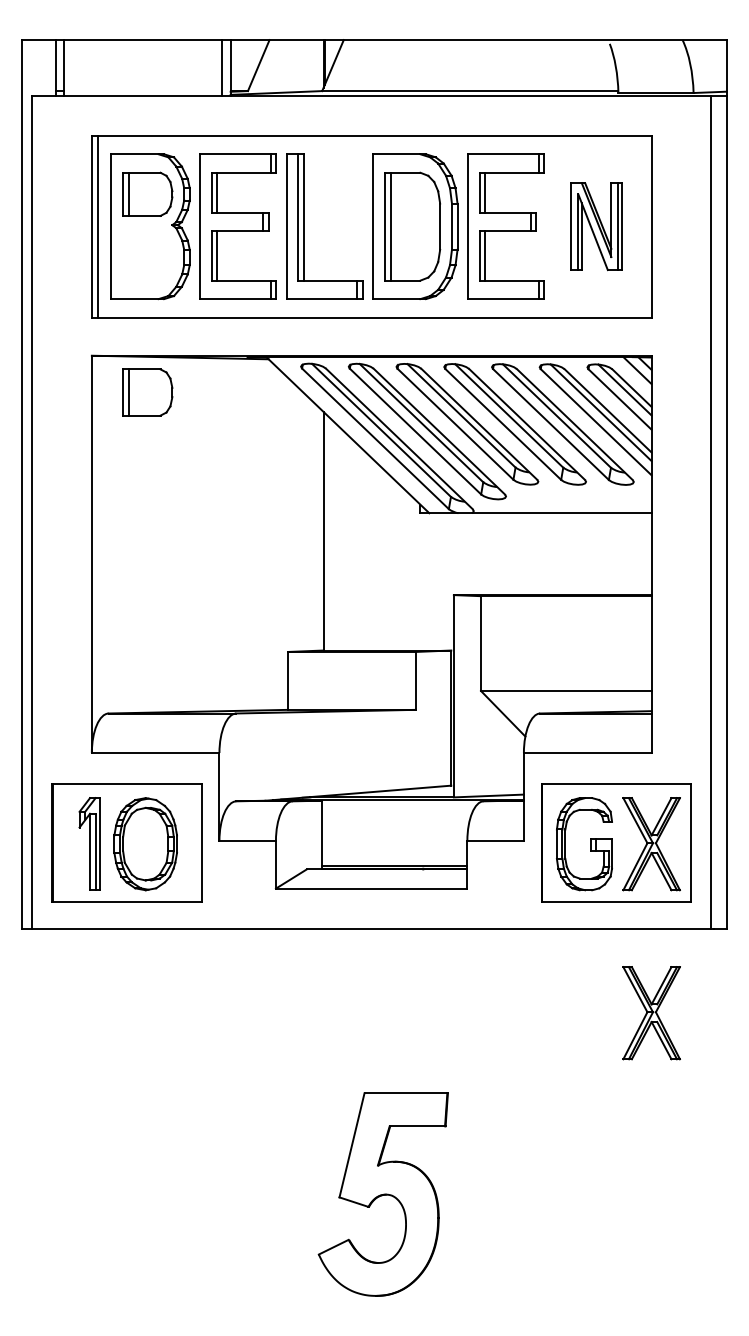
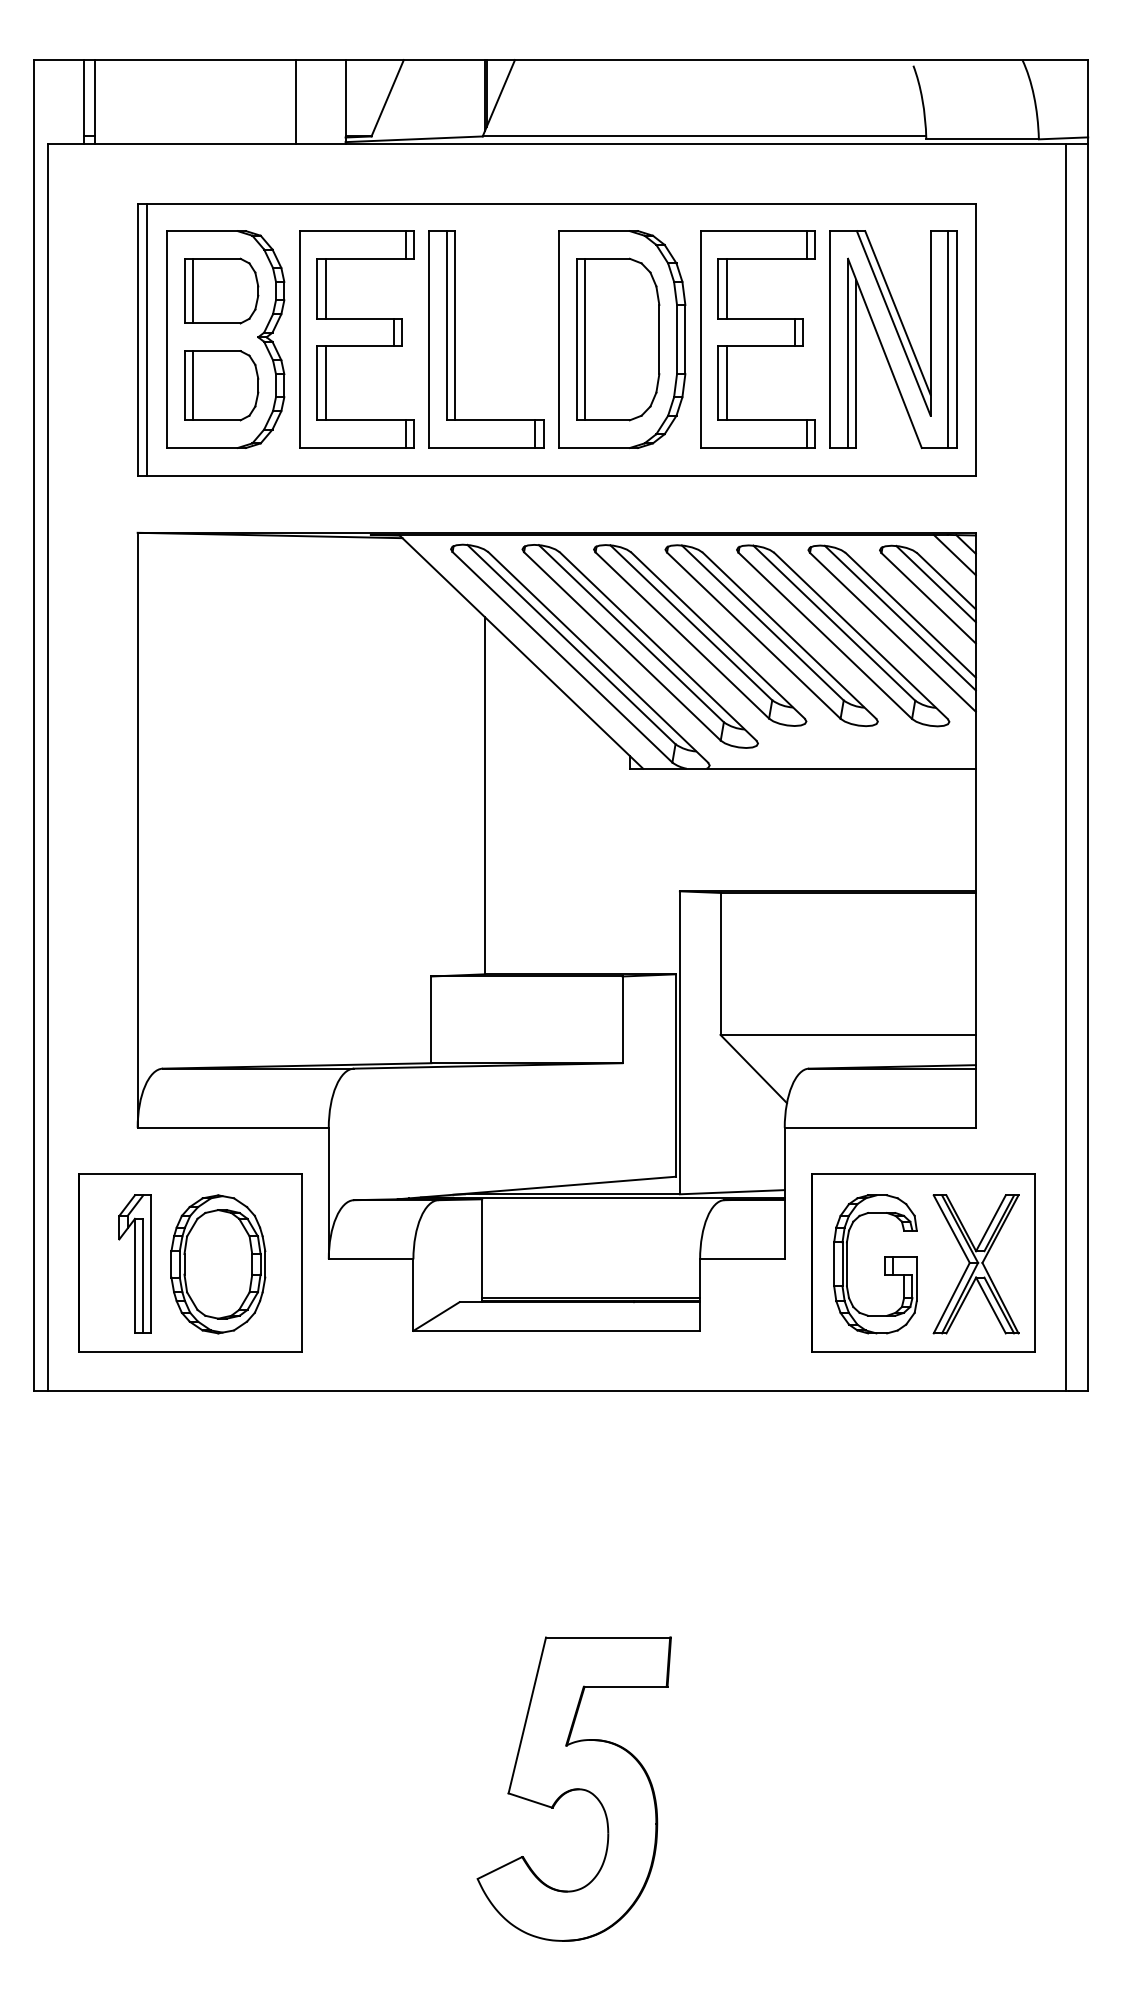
line: (222, 68) -> (295, 102), moved
part: (596, 226) -> (893, 339), size x1.67
part: (147, 392) -> (221, 385), moved
part: (651, 1013) -> (975, 1517), removed

